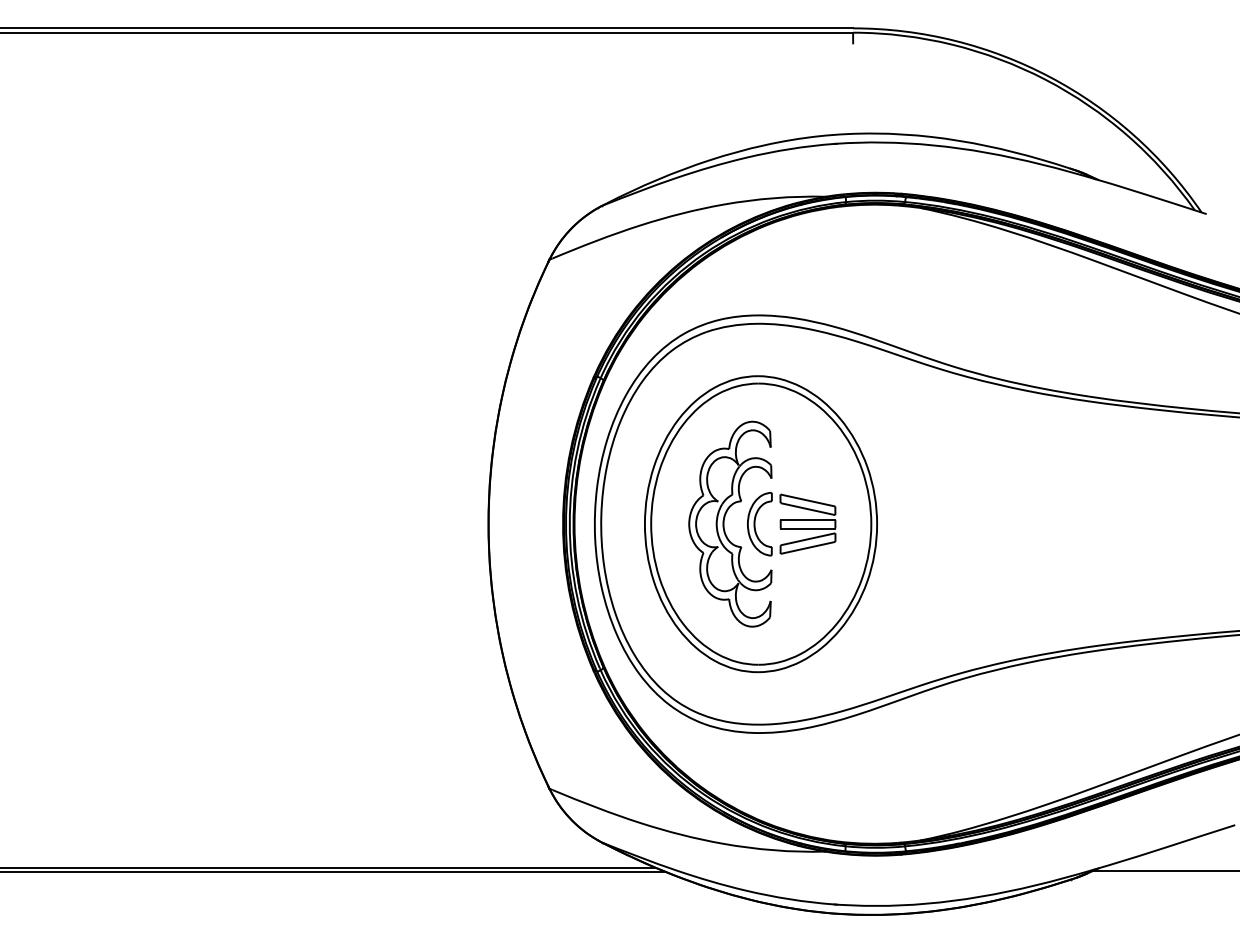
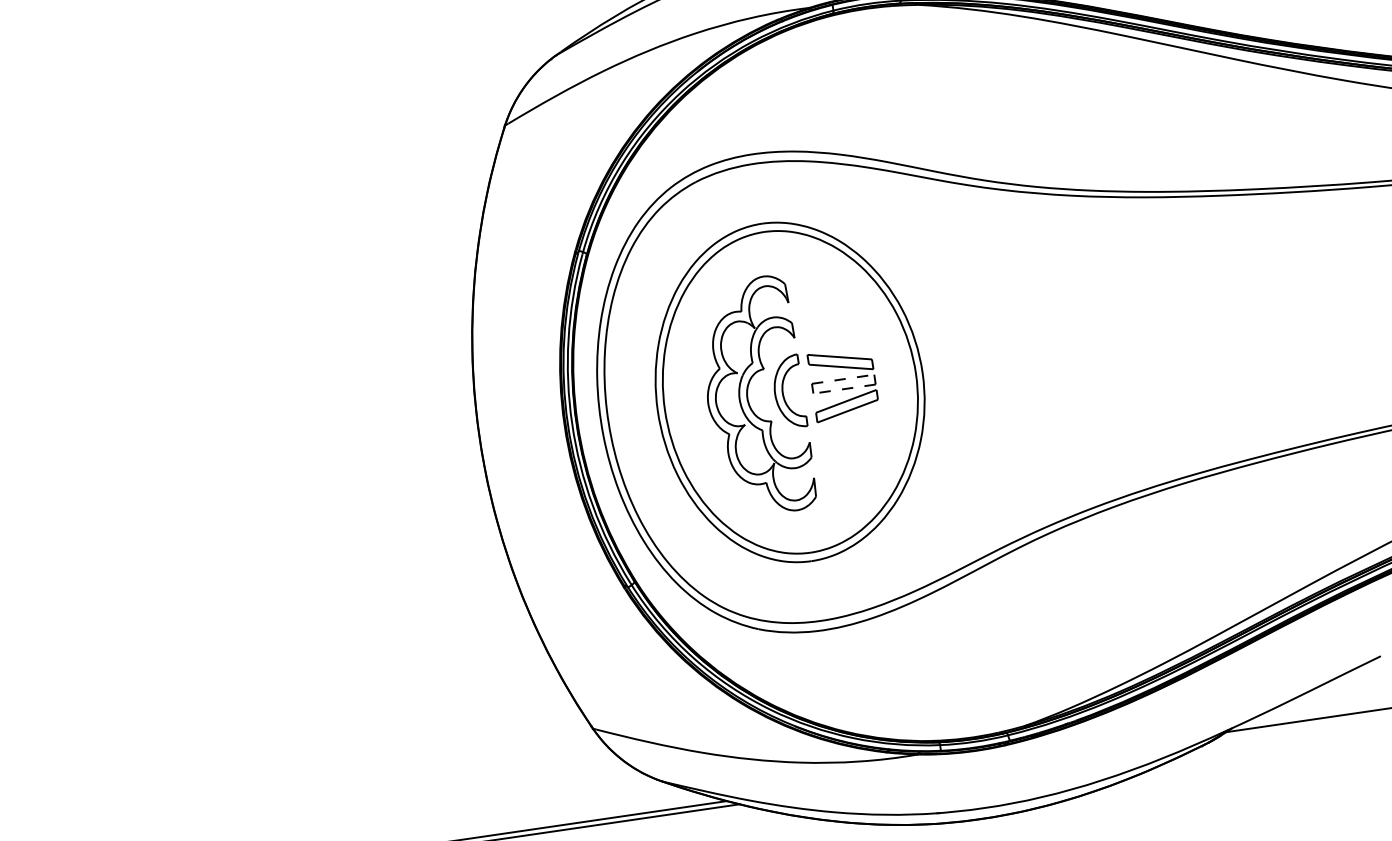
line: (808, 519) -> (843, 378), solid -> dashed
line: (807, 528) -> (843, 389), solid -> dashed

